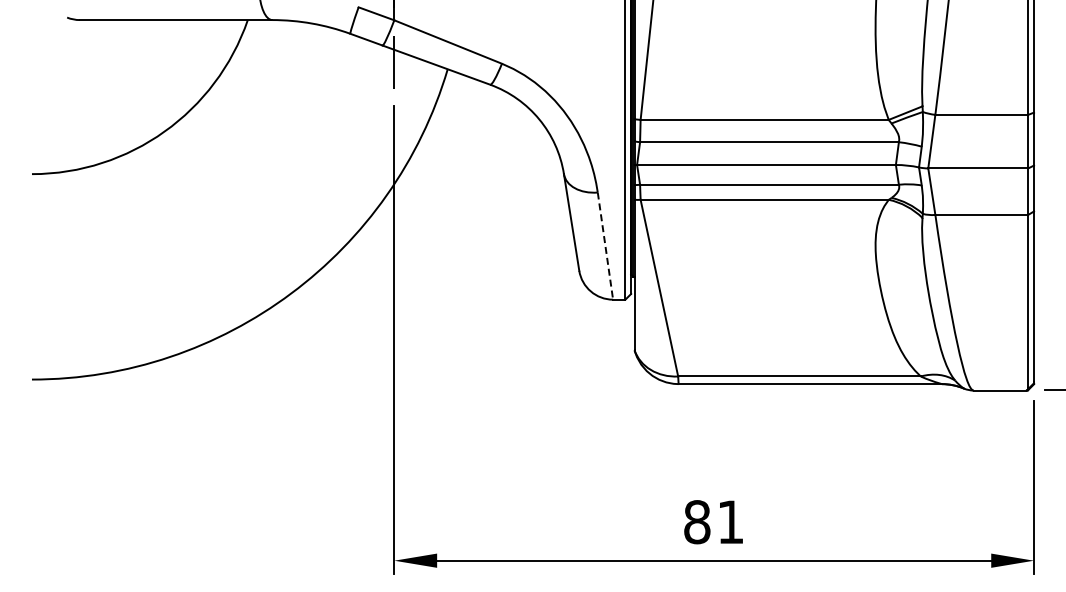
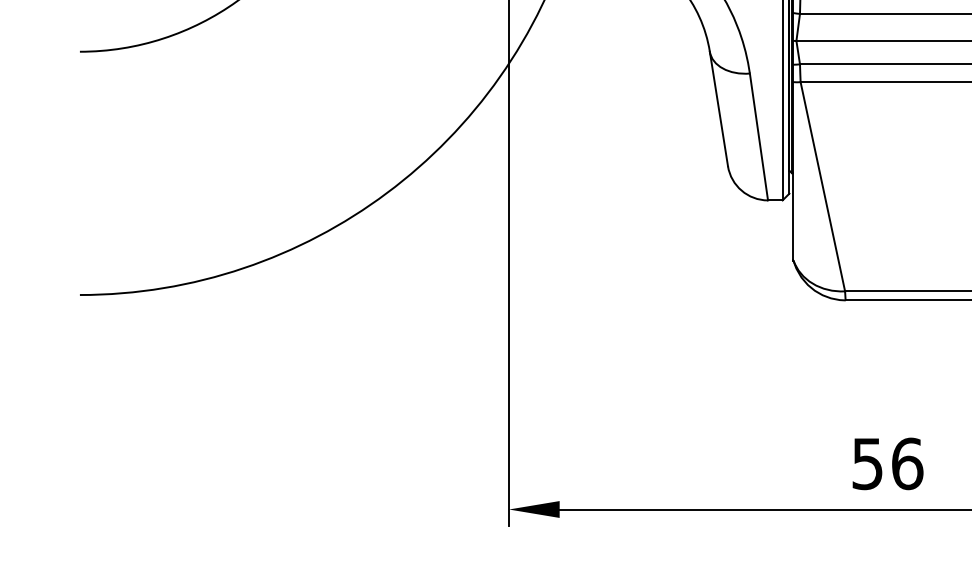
line: (605, 246) -> (759, 137), dashed -> solid
text: (714, 522) -> (888, 464), 81 -> 56

